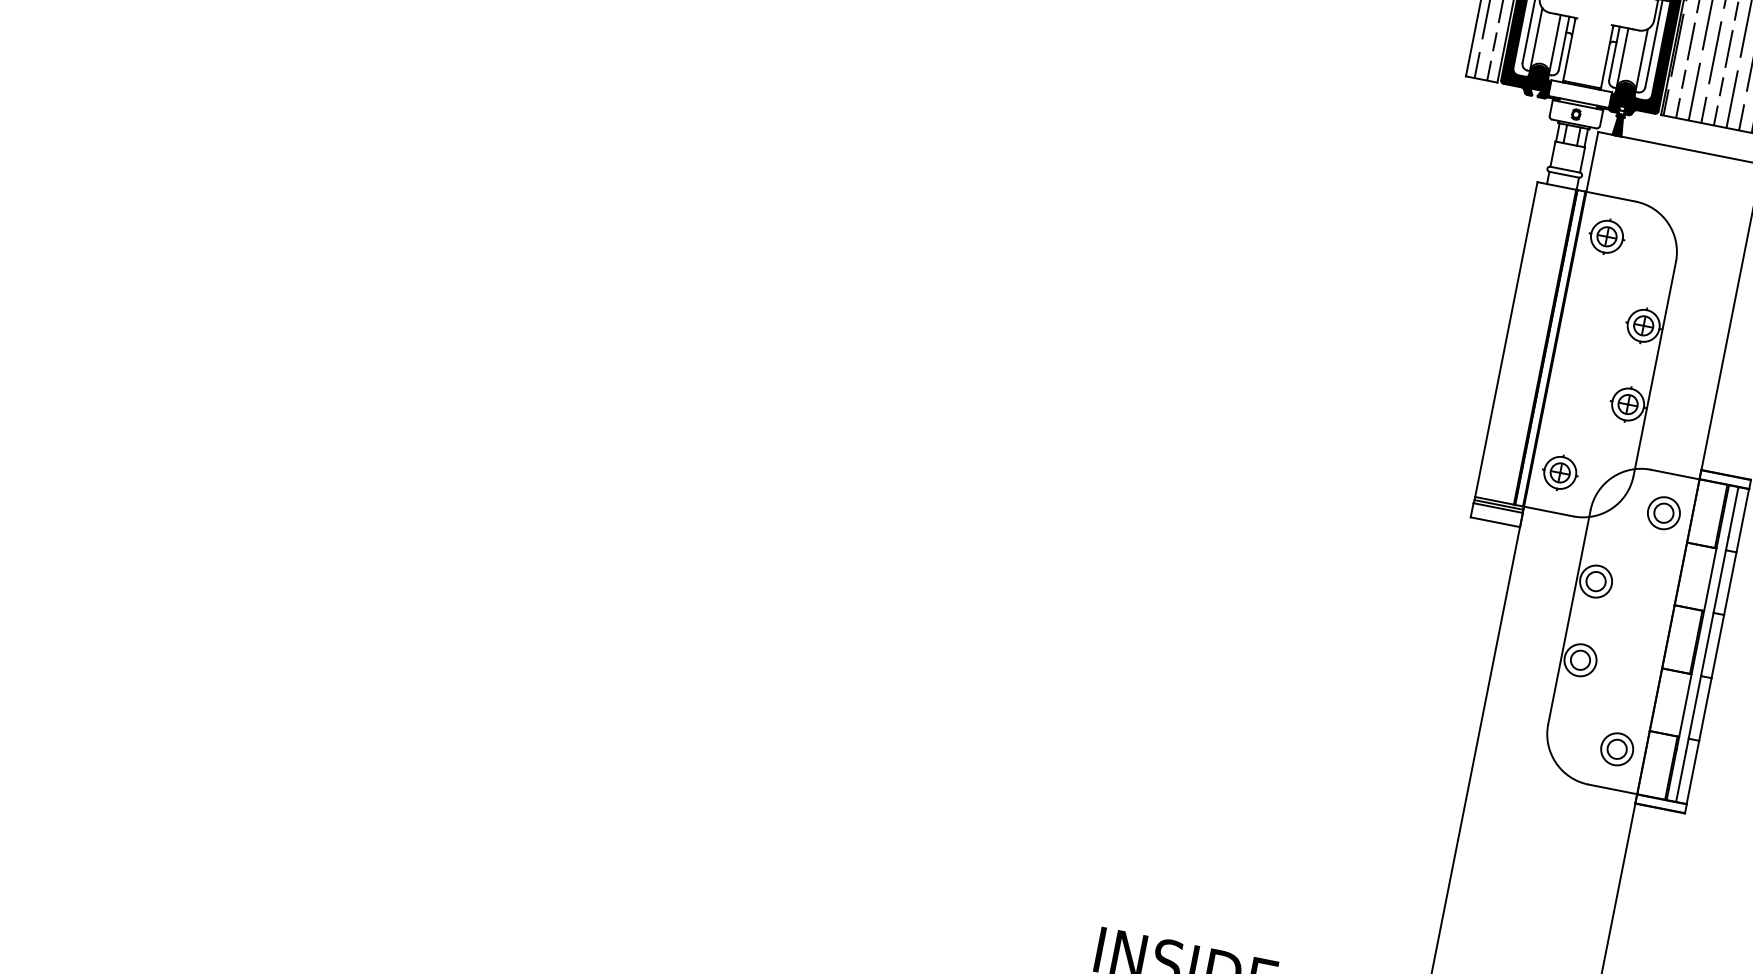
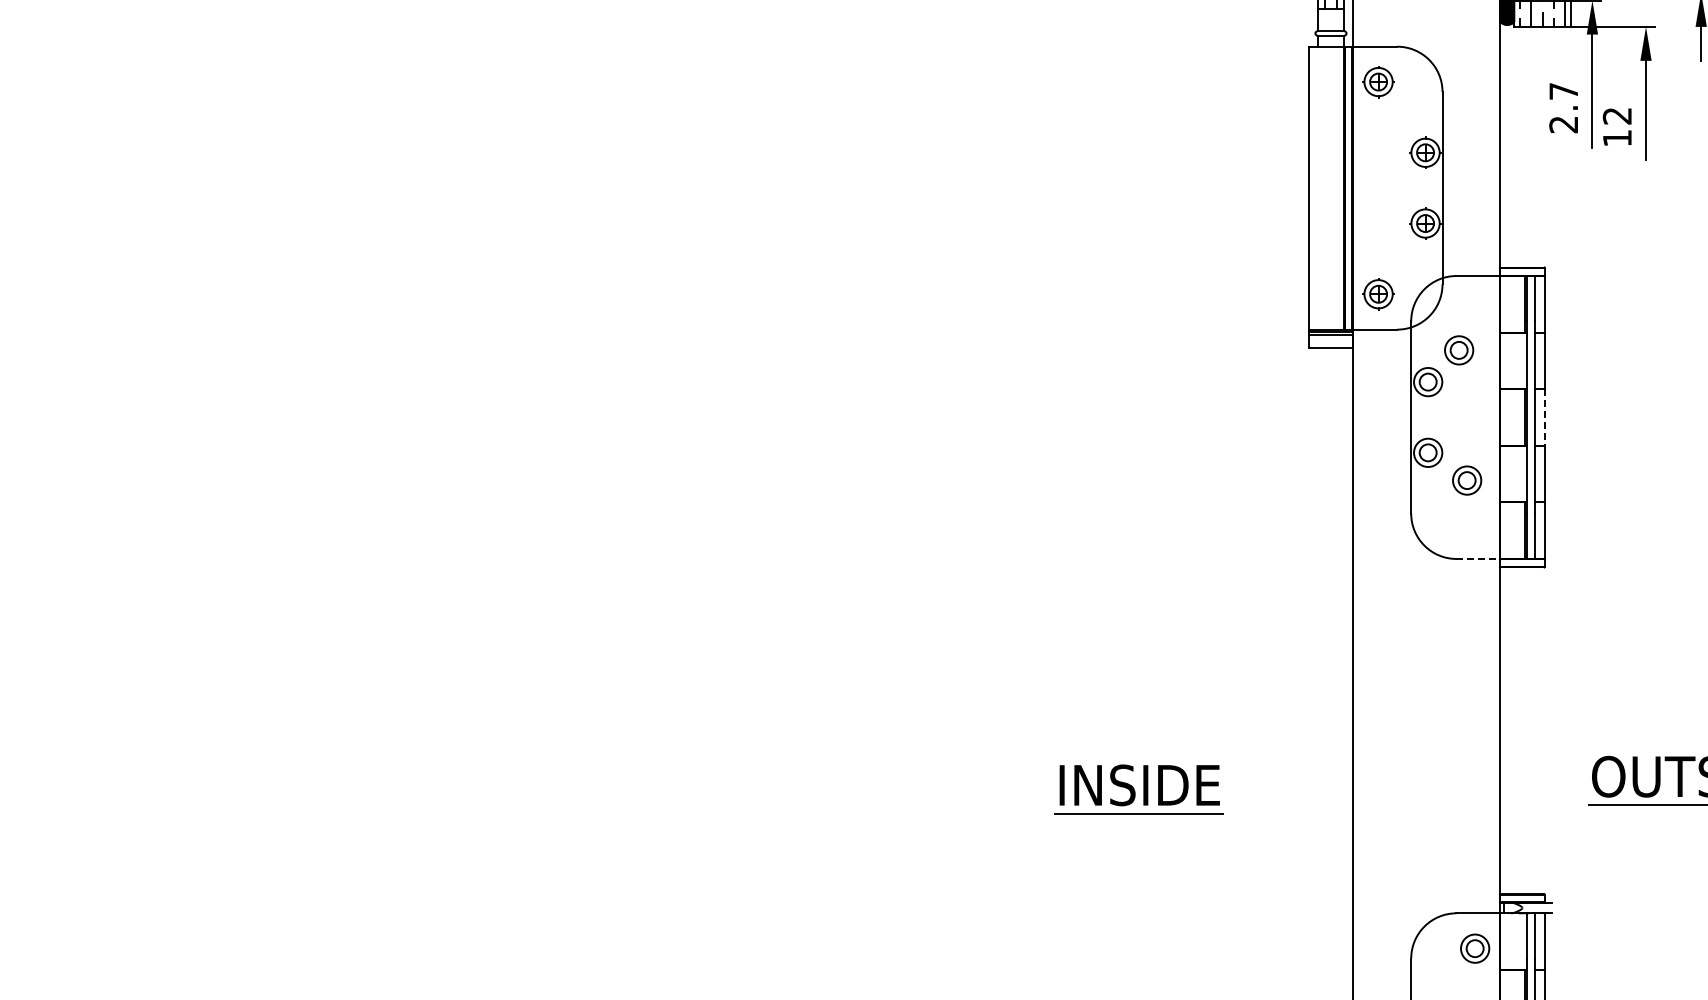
part: (1664, 513) -> (1459, 350), moved
line: (1717, 646) -> (1544, 417), solid -> dashed
part: (1617, 749) -> (1467, 480), moved
line: (1613, 788) -> (1478, 558), solid -> dashed

